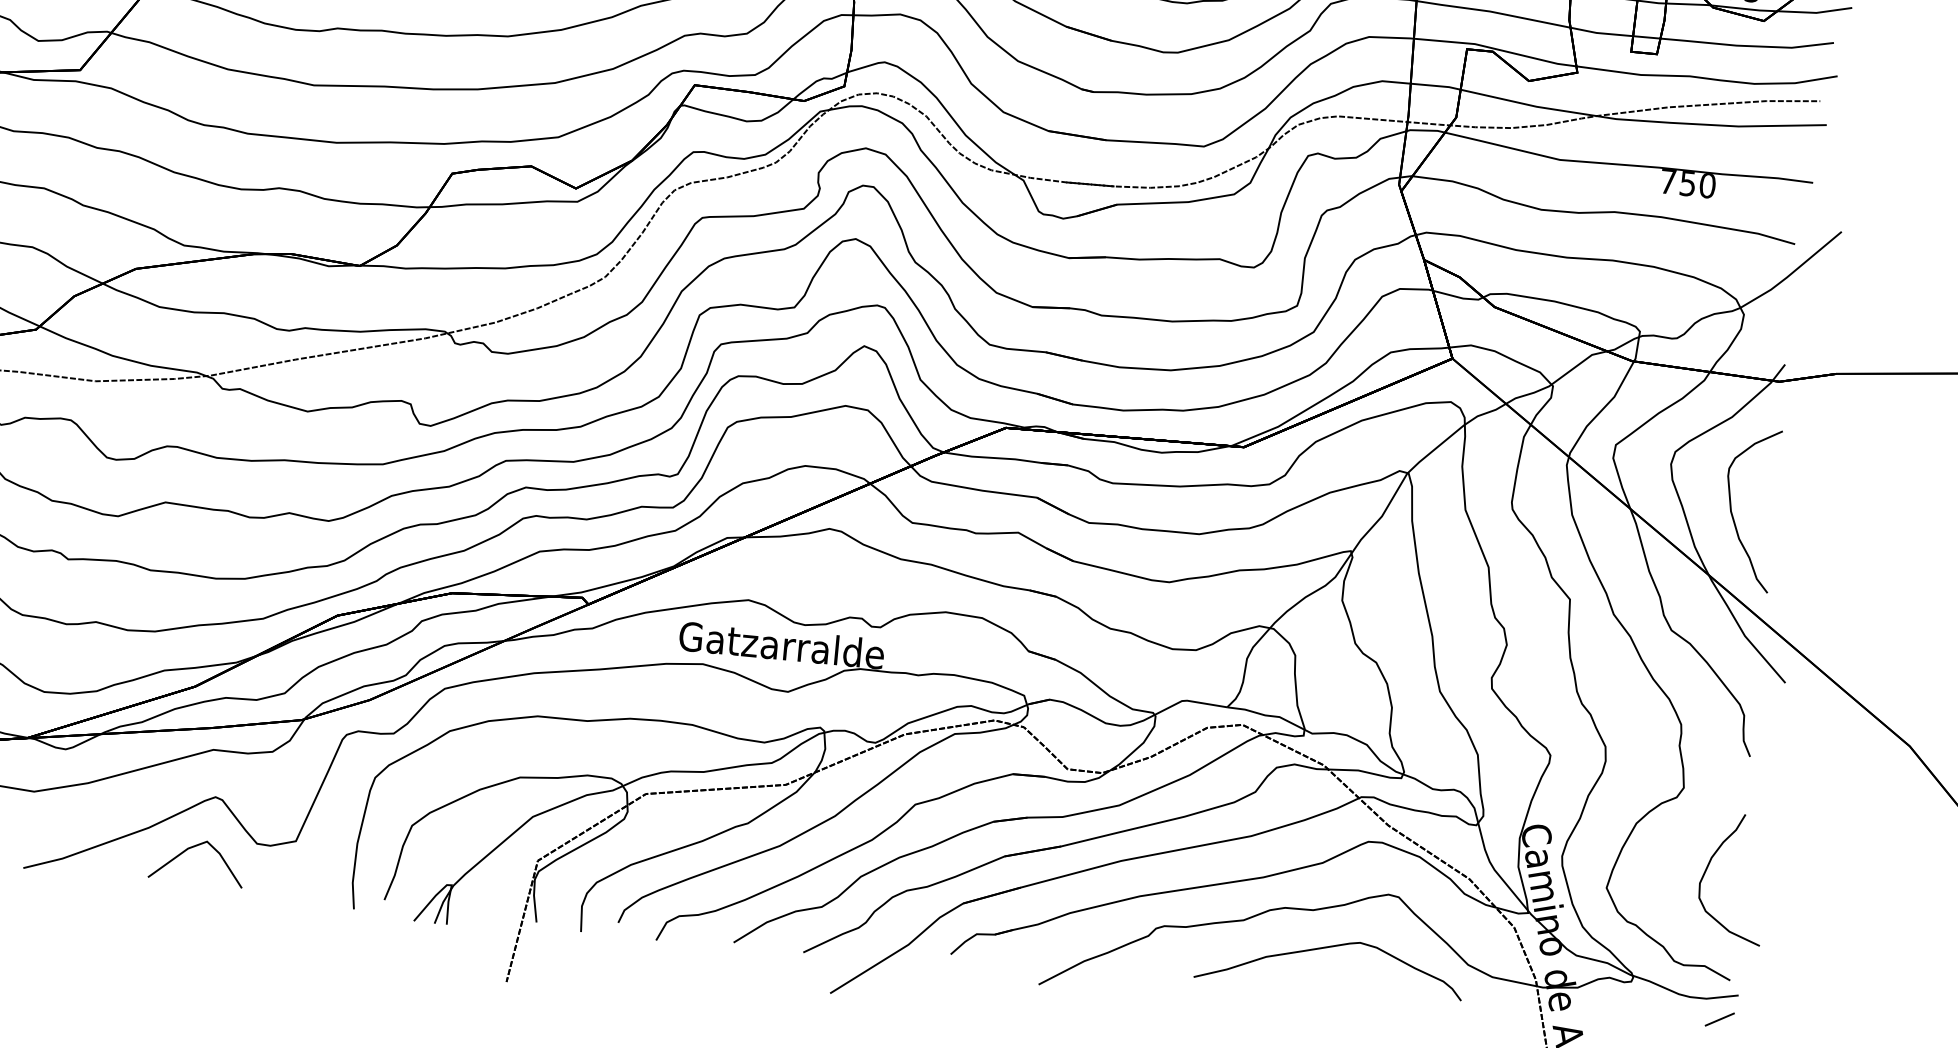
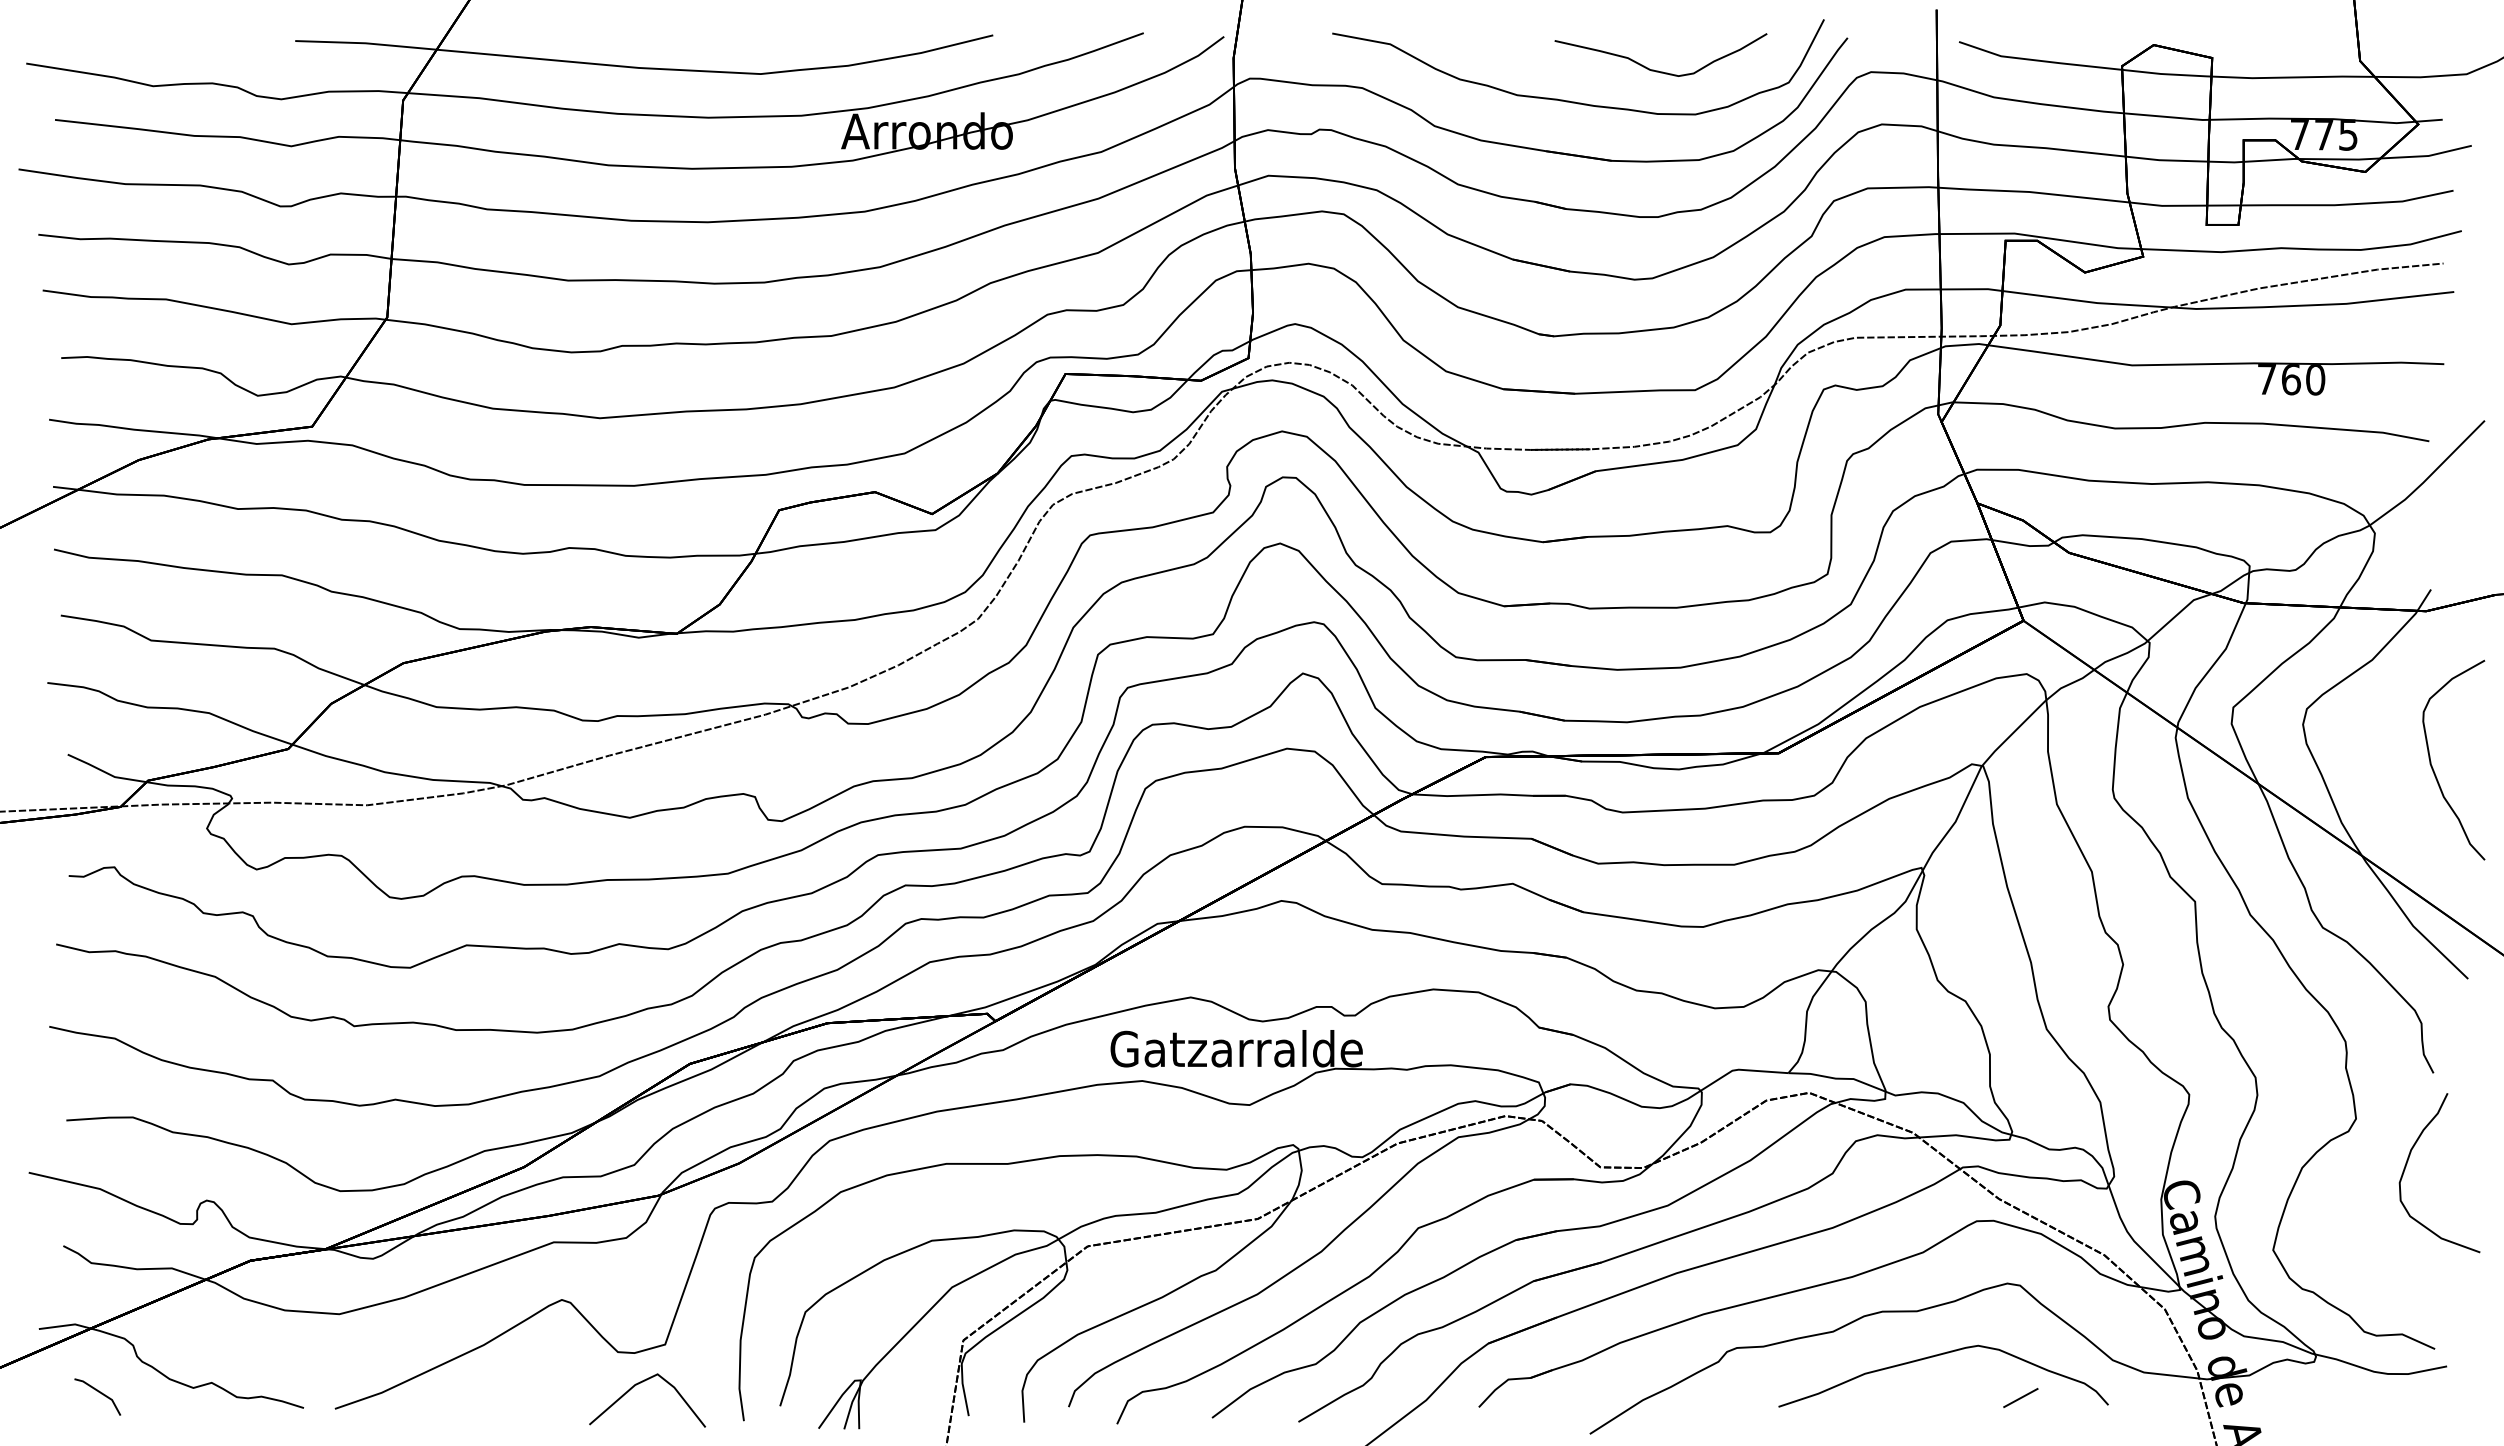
text: (1688, 183) -> (2291, 379), 750 -> 760
curve: (1732, 512) -> (2432, 765), moved
line: (190, 848) -> (638, 1384), moved
curve: (1708, 866) -> (2408, 1161), moved
line: (1719, 1019) -> (2020, 1397), moved

